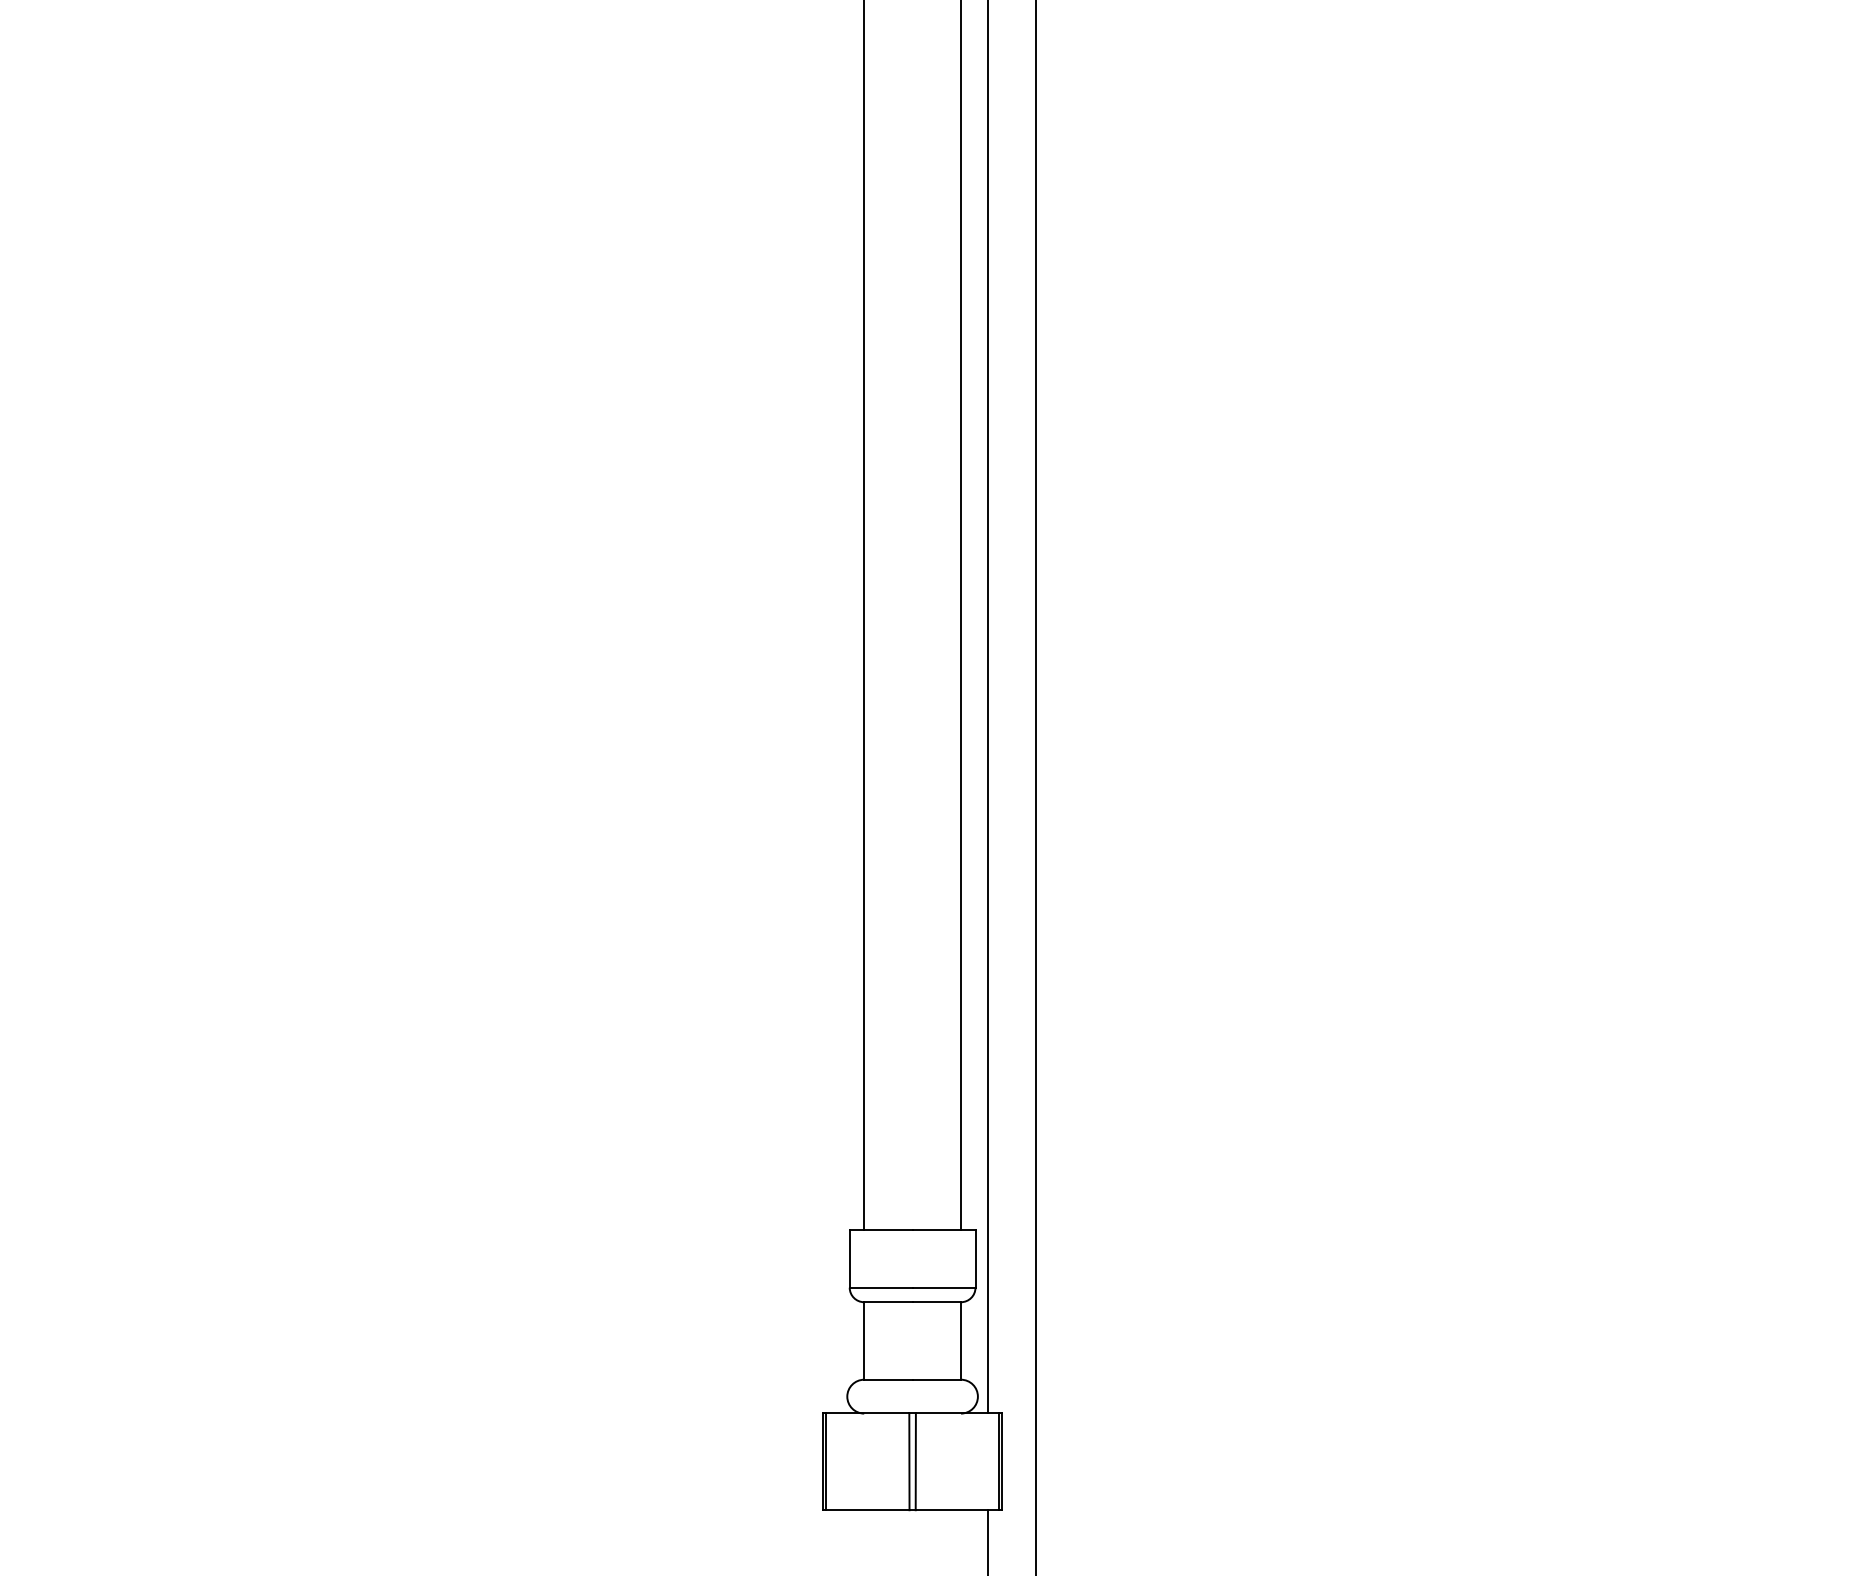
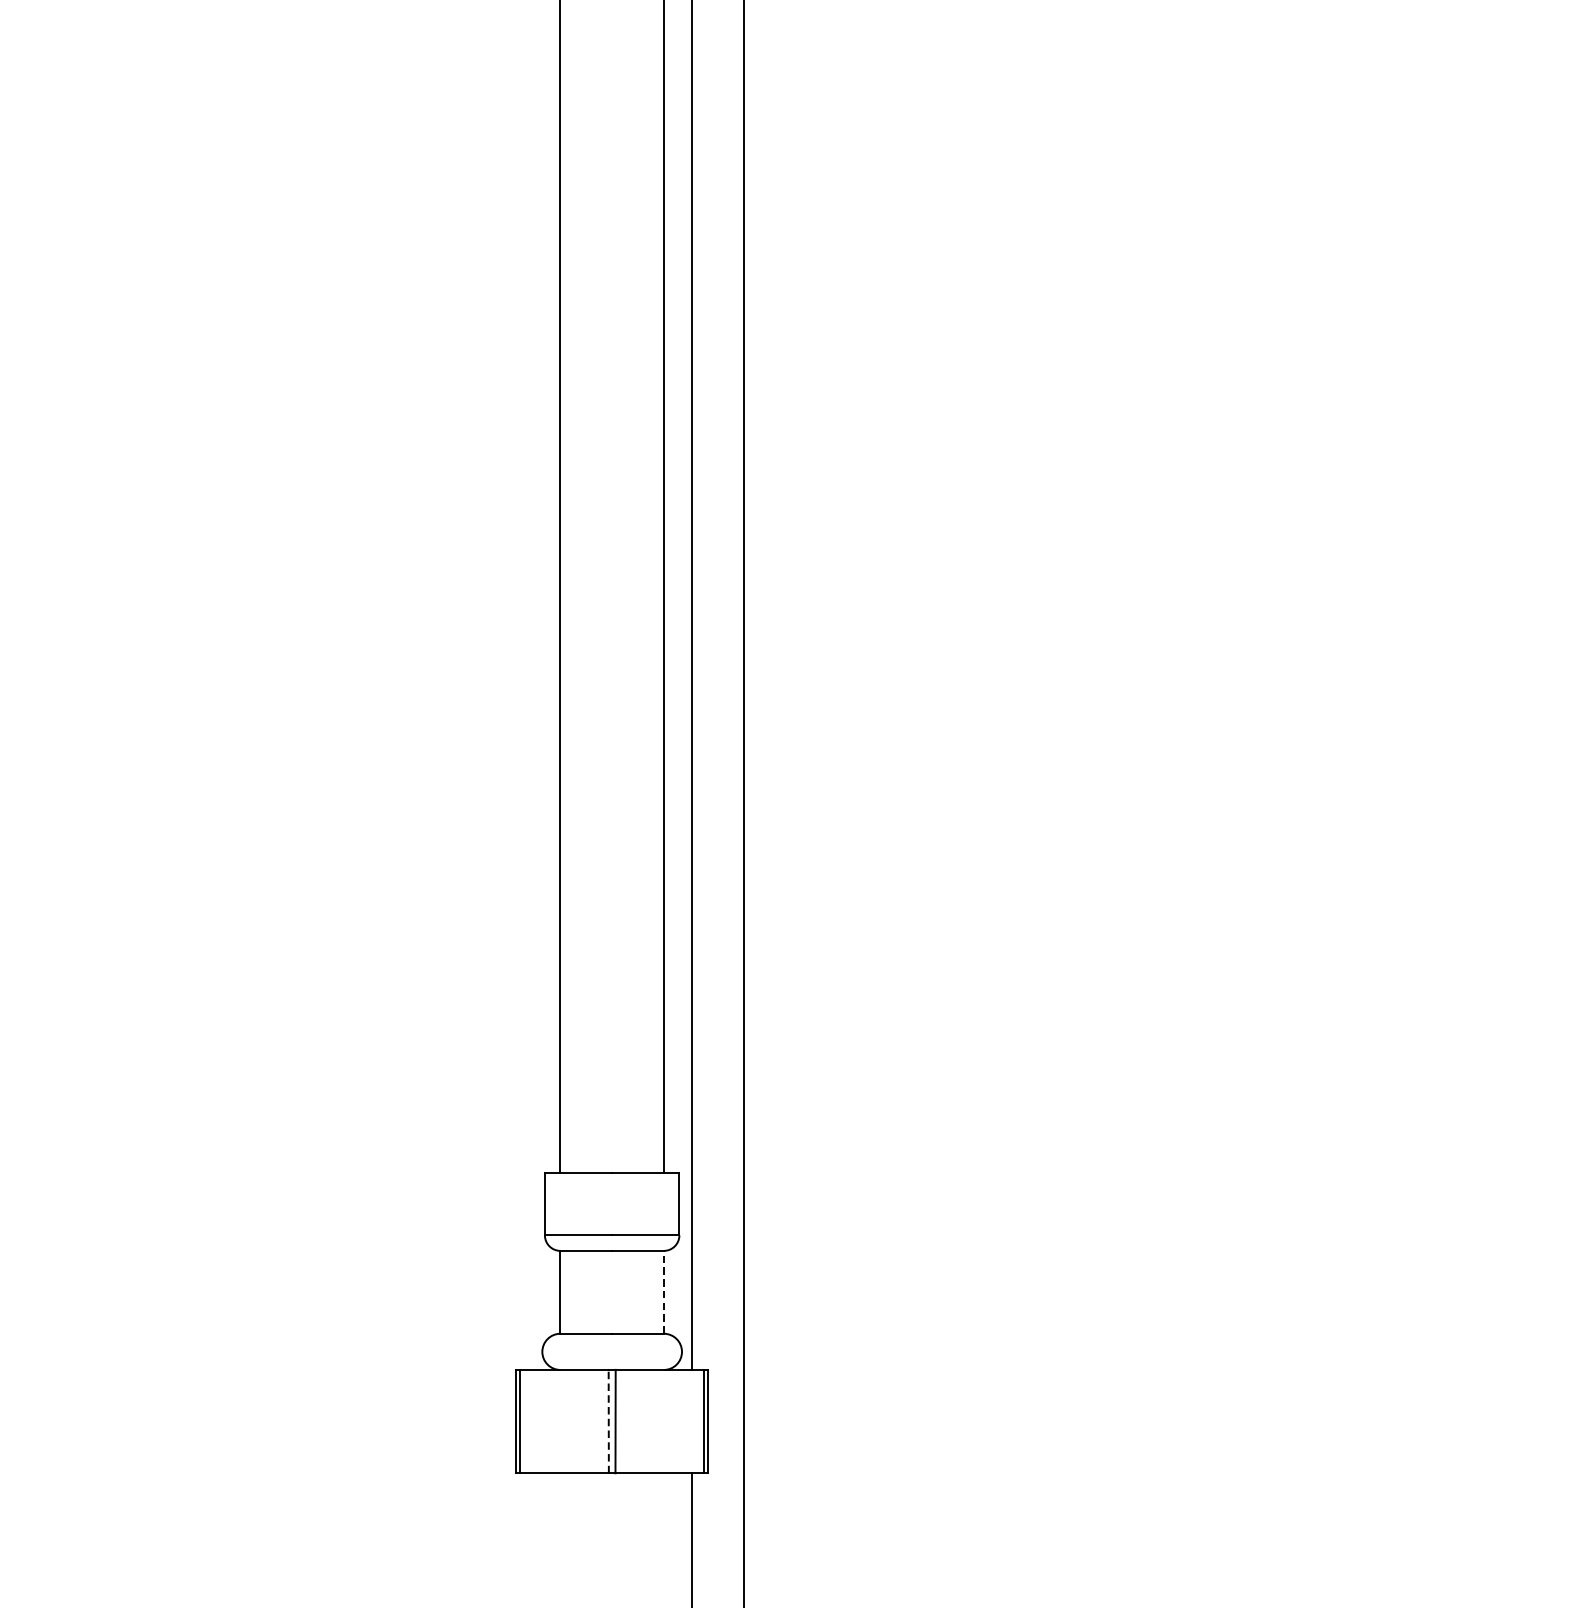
line: (960, 1340) -> (663, 1291), solid -> dashed
line: (909, 1461) -> (608, 1421), solid -> dashed

